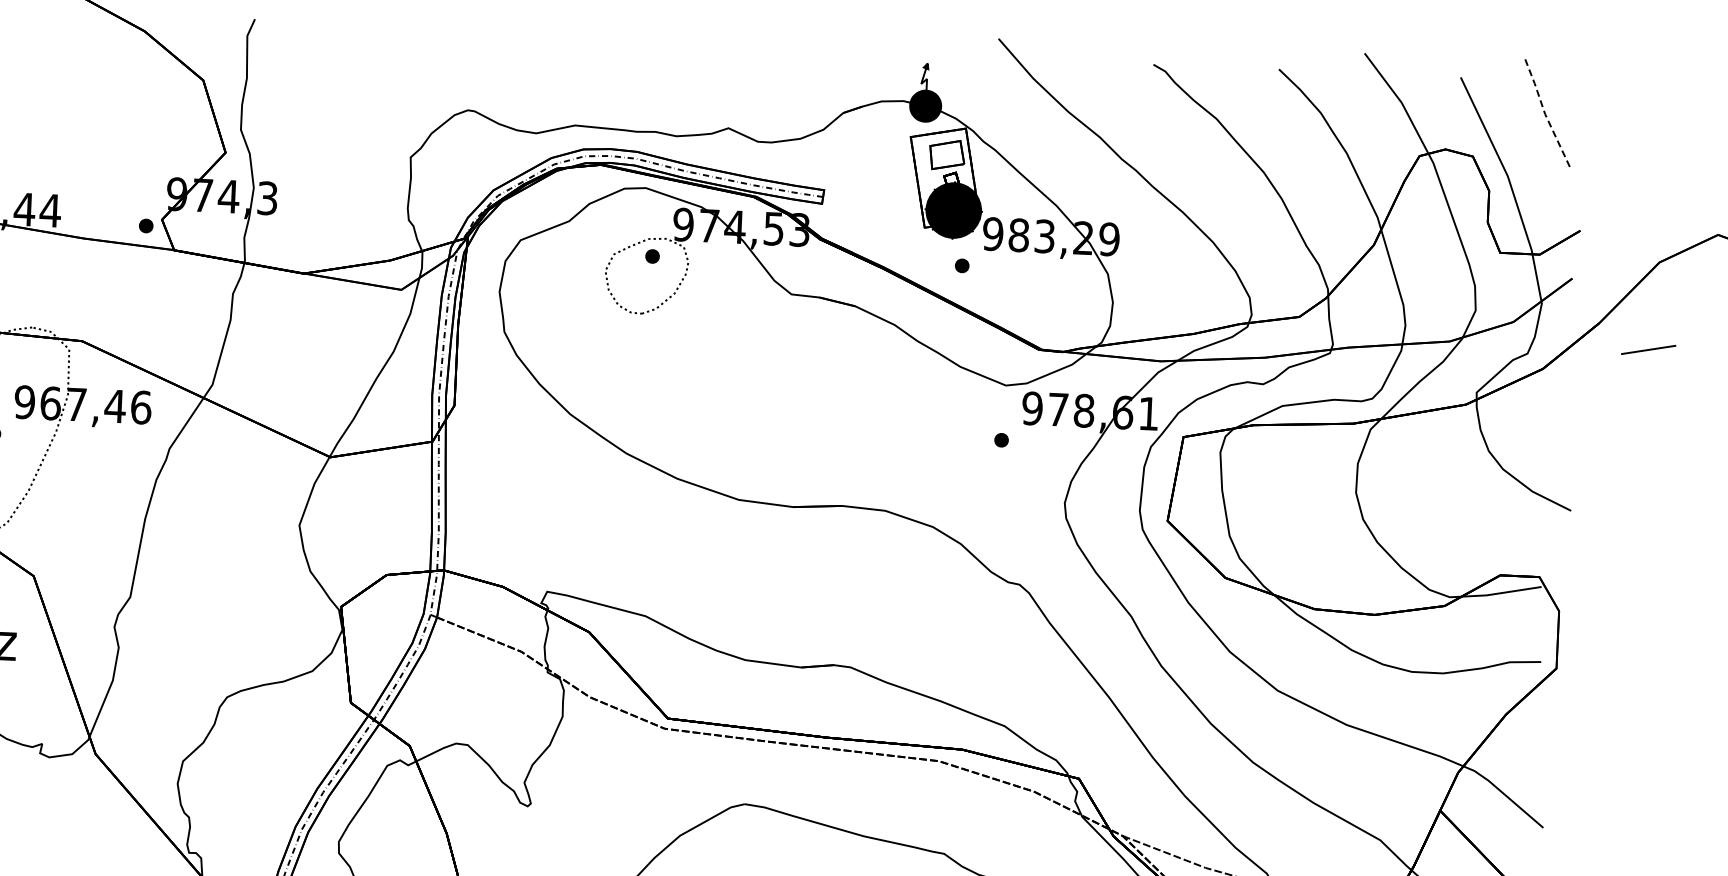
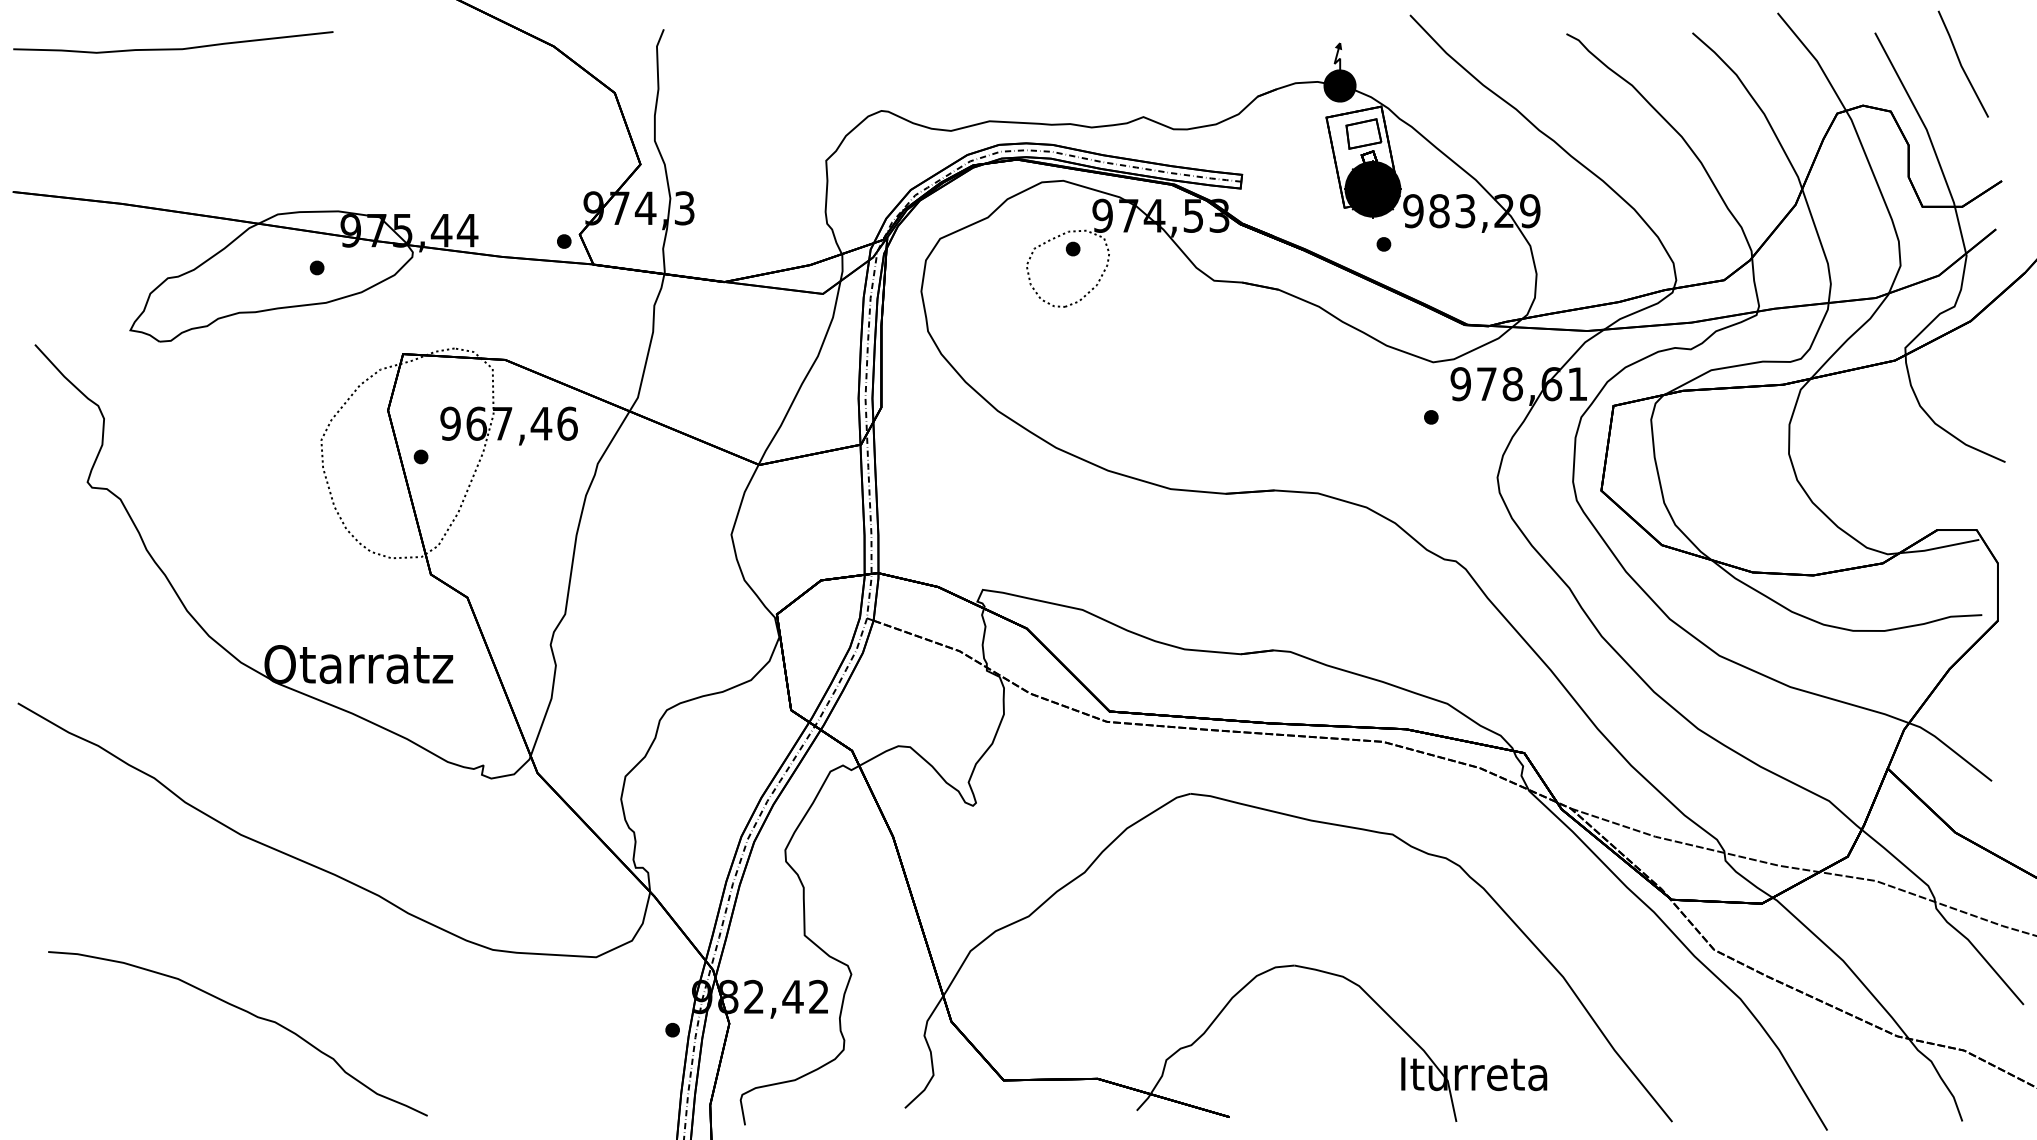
line: (1544, 113) -> (1960, 65), dashed -> solid

